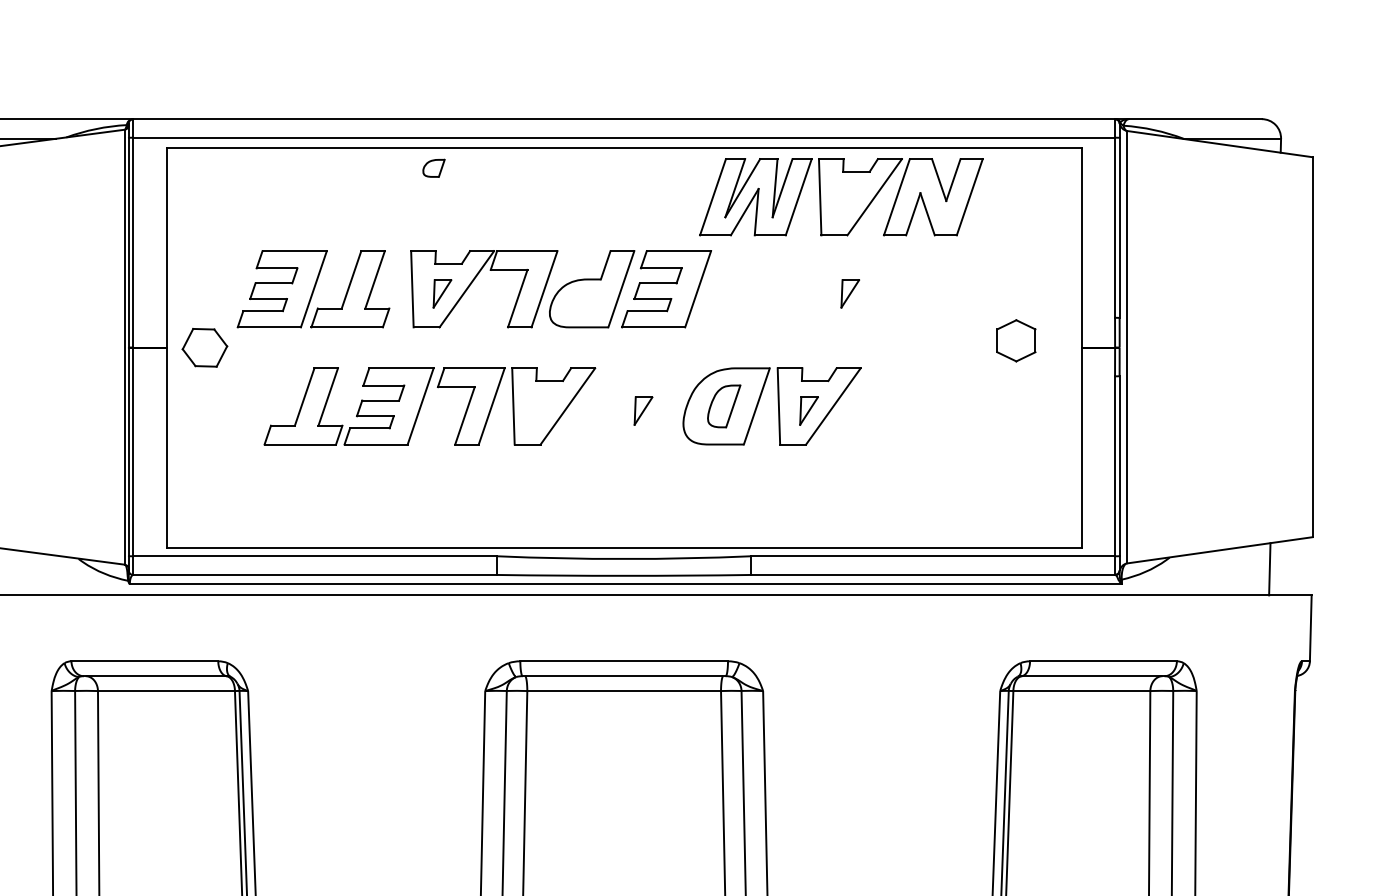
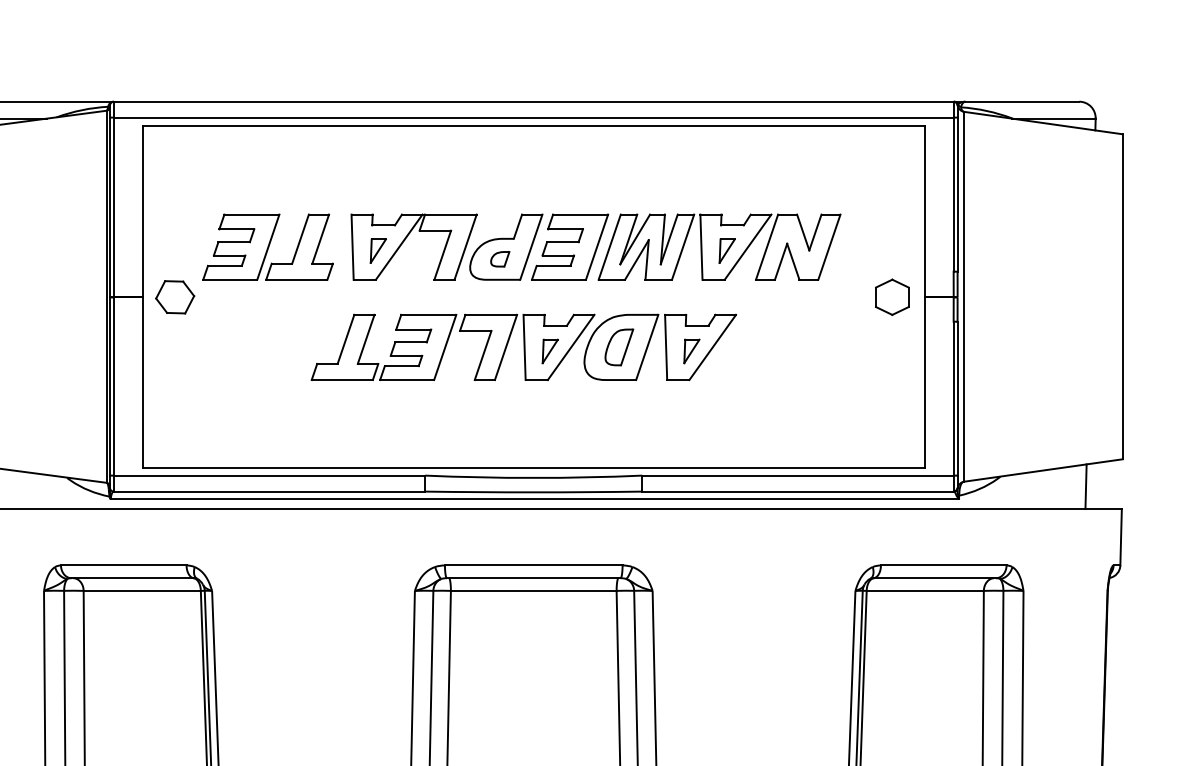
part: (433, 167) -> (499, 258), moved
part: (841, 197) -> (719, 247), moved
part: (1016, 340) -> (892, 297), moved
part: (422, 404) -> (446, 345), moved

